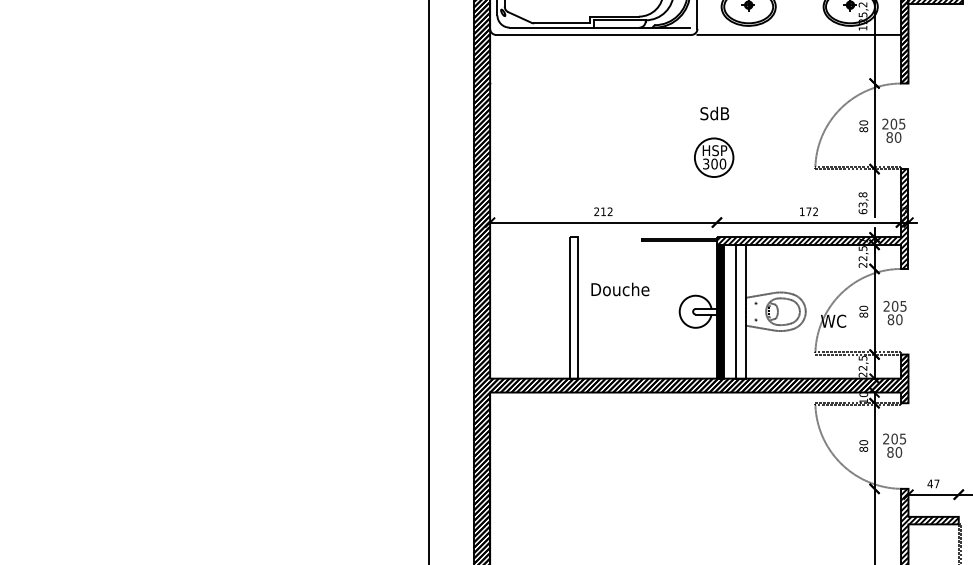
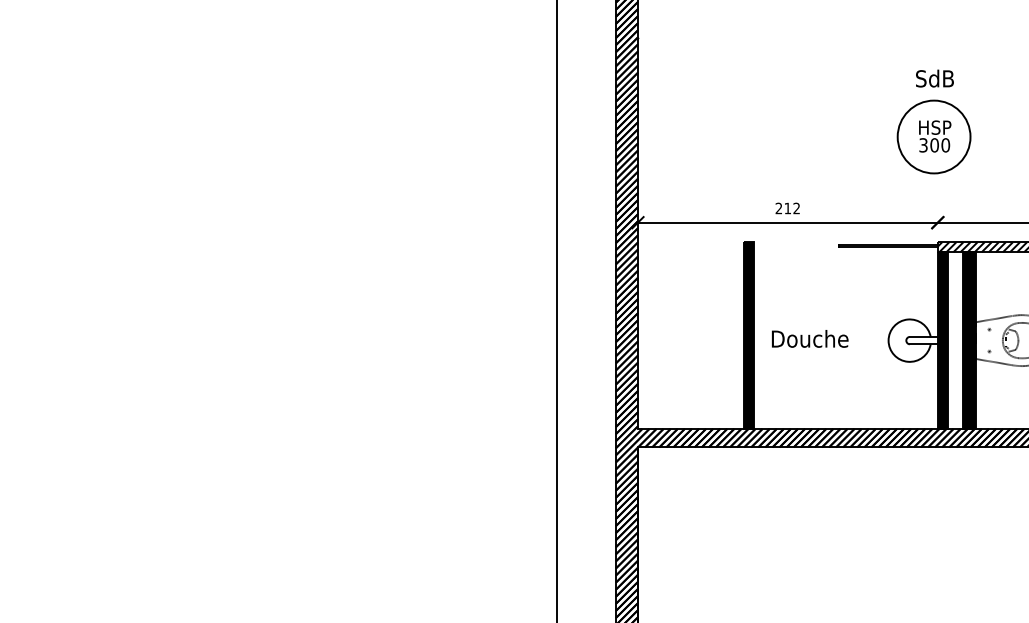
circle: (713, 157) -> (933, 136), size x1.43
text: (620, 289) -> (810, 338), moved
fill: (573, 307) -> (748, 334), added
fill: (740, 311) -> (968, 340), added

